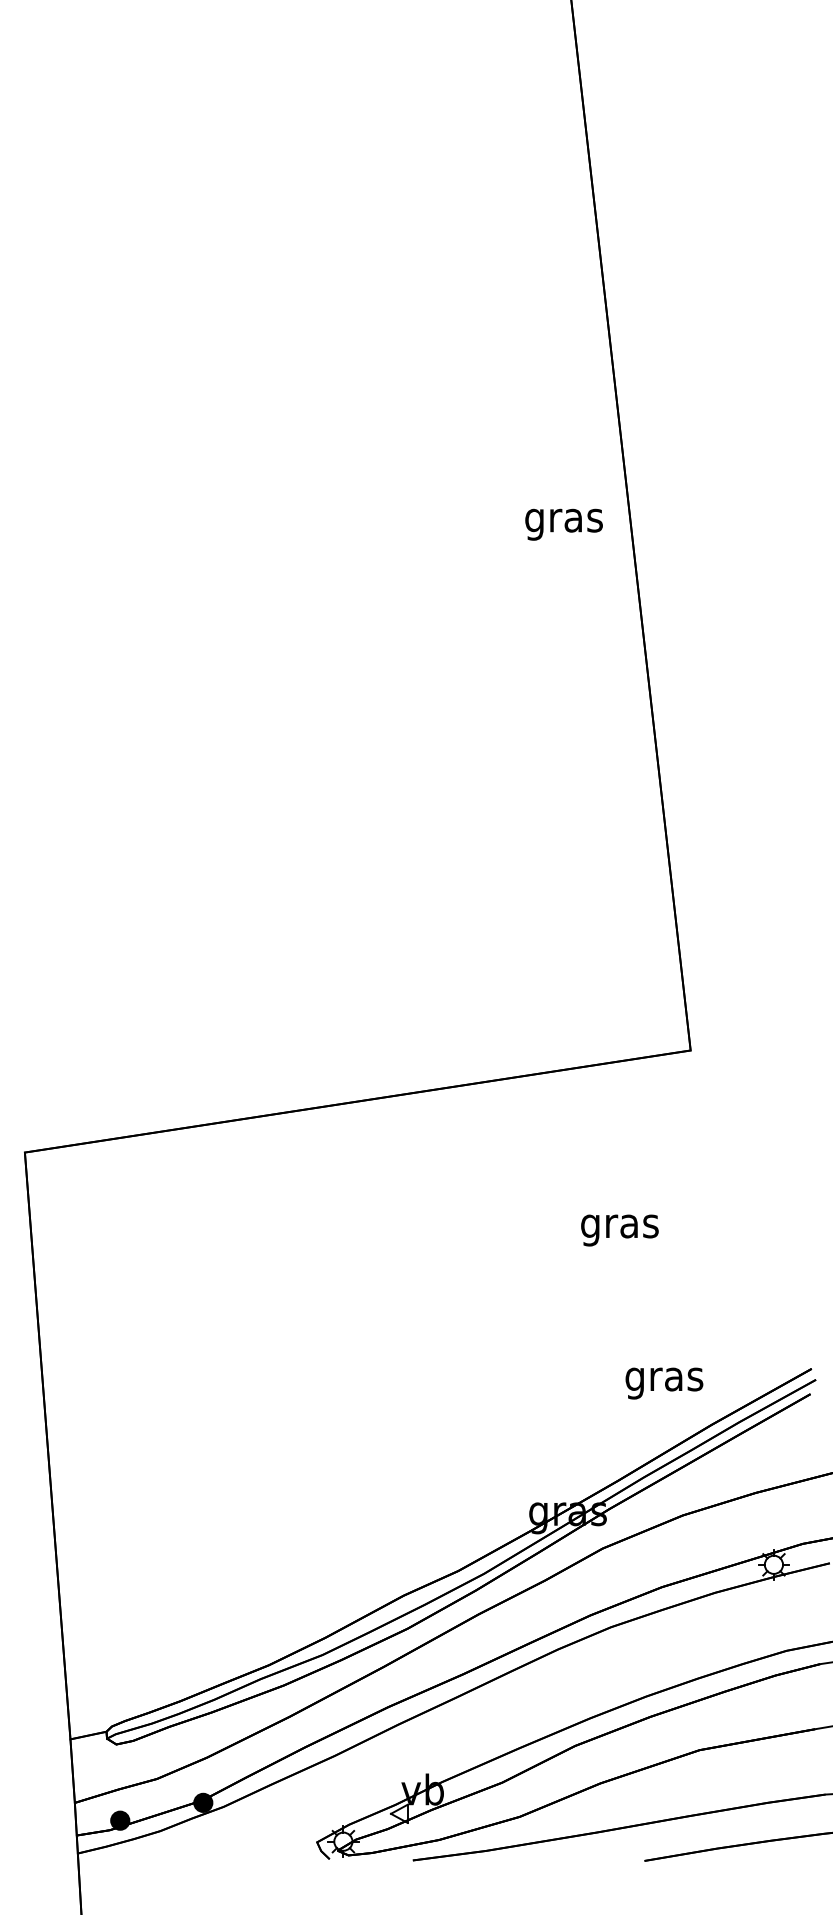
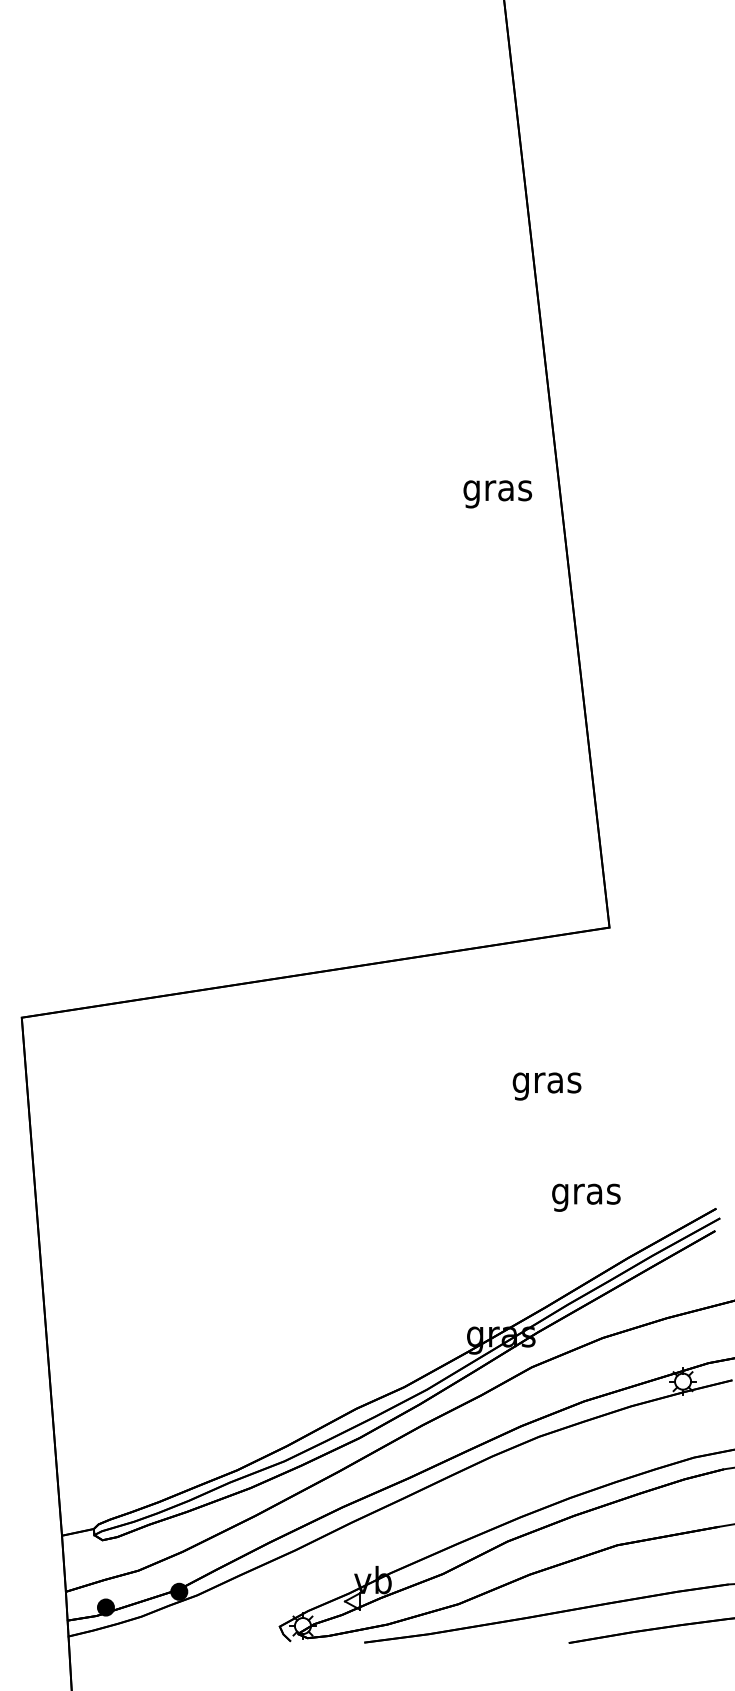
text: (563, 524) -> (497, 494), moved
text: (664, 1383) -> (586, 1197), moved

